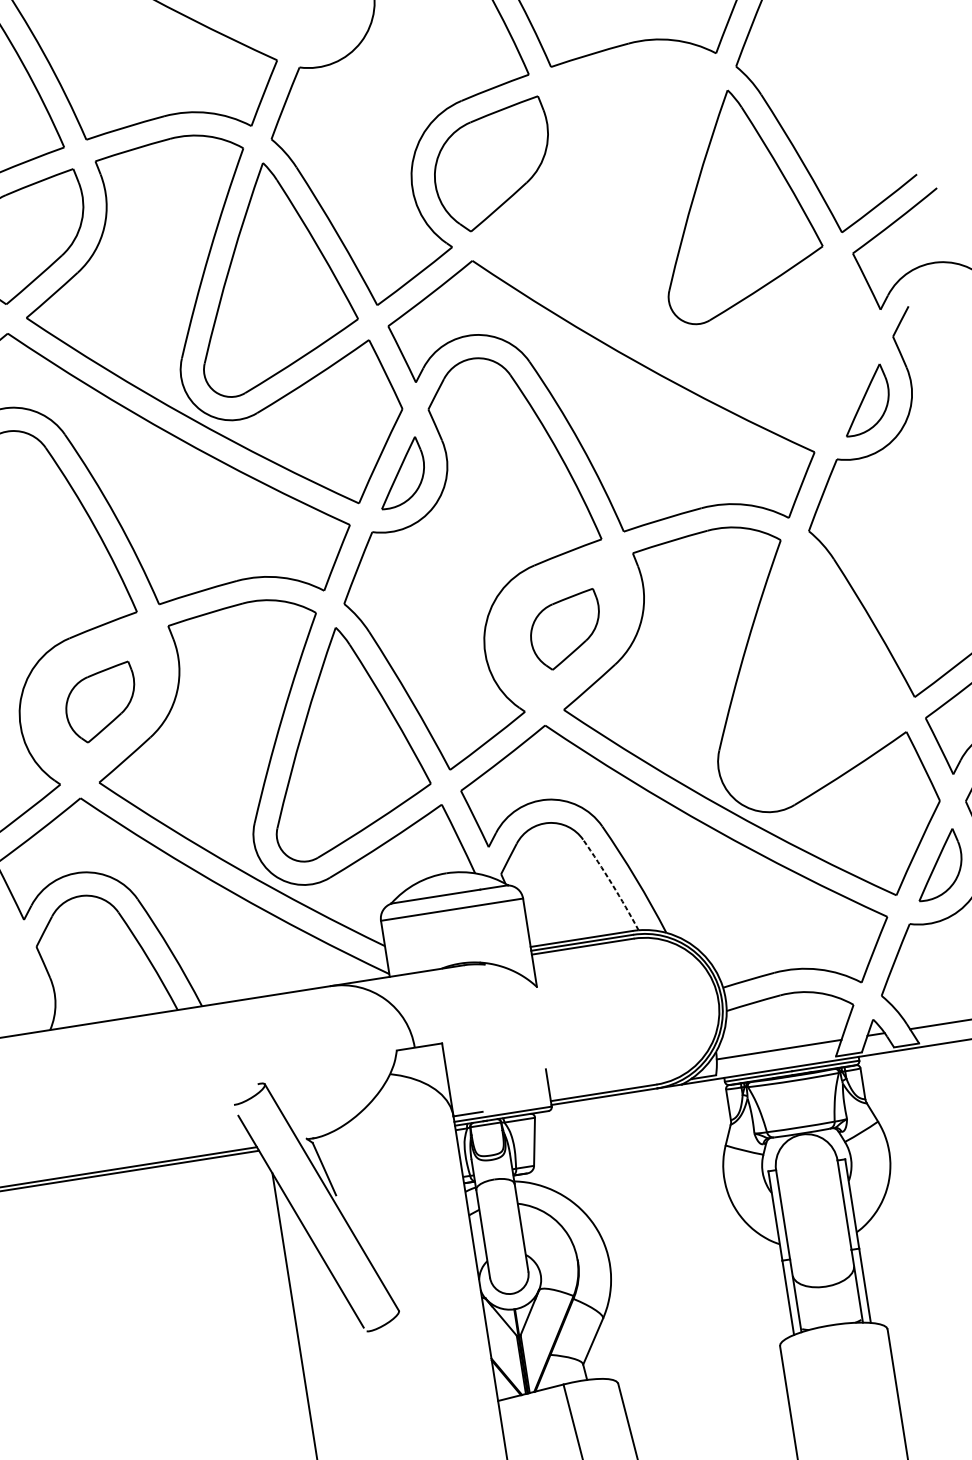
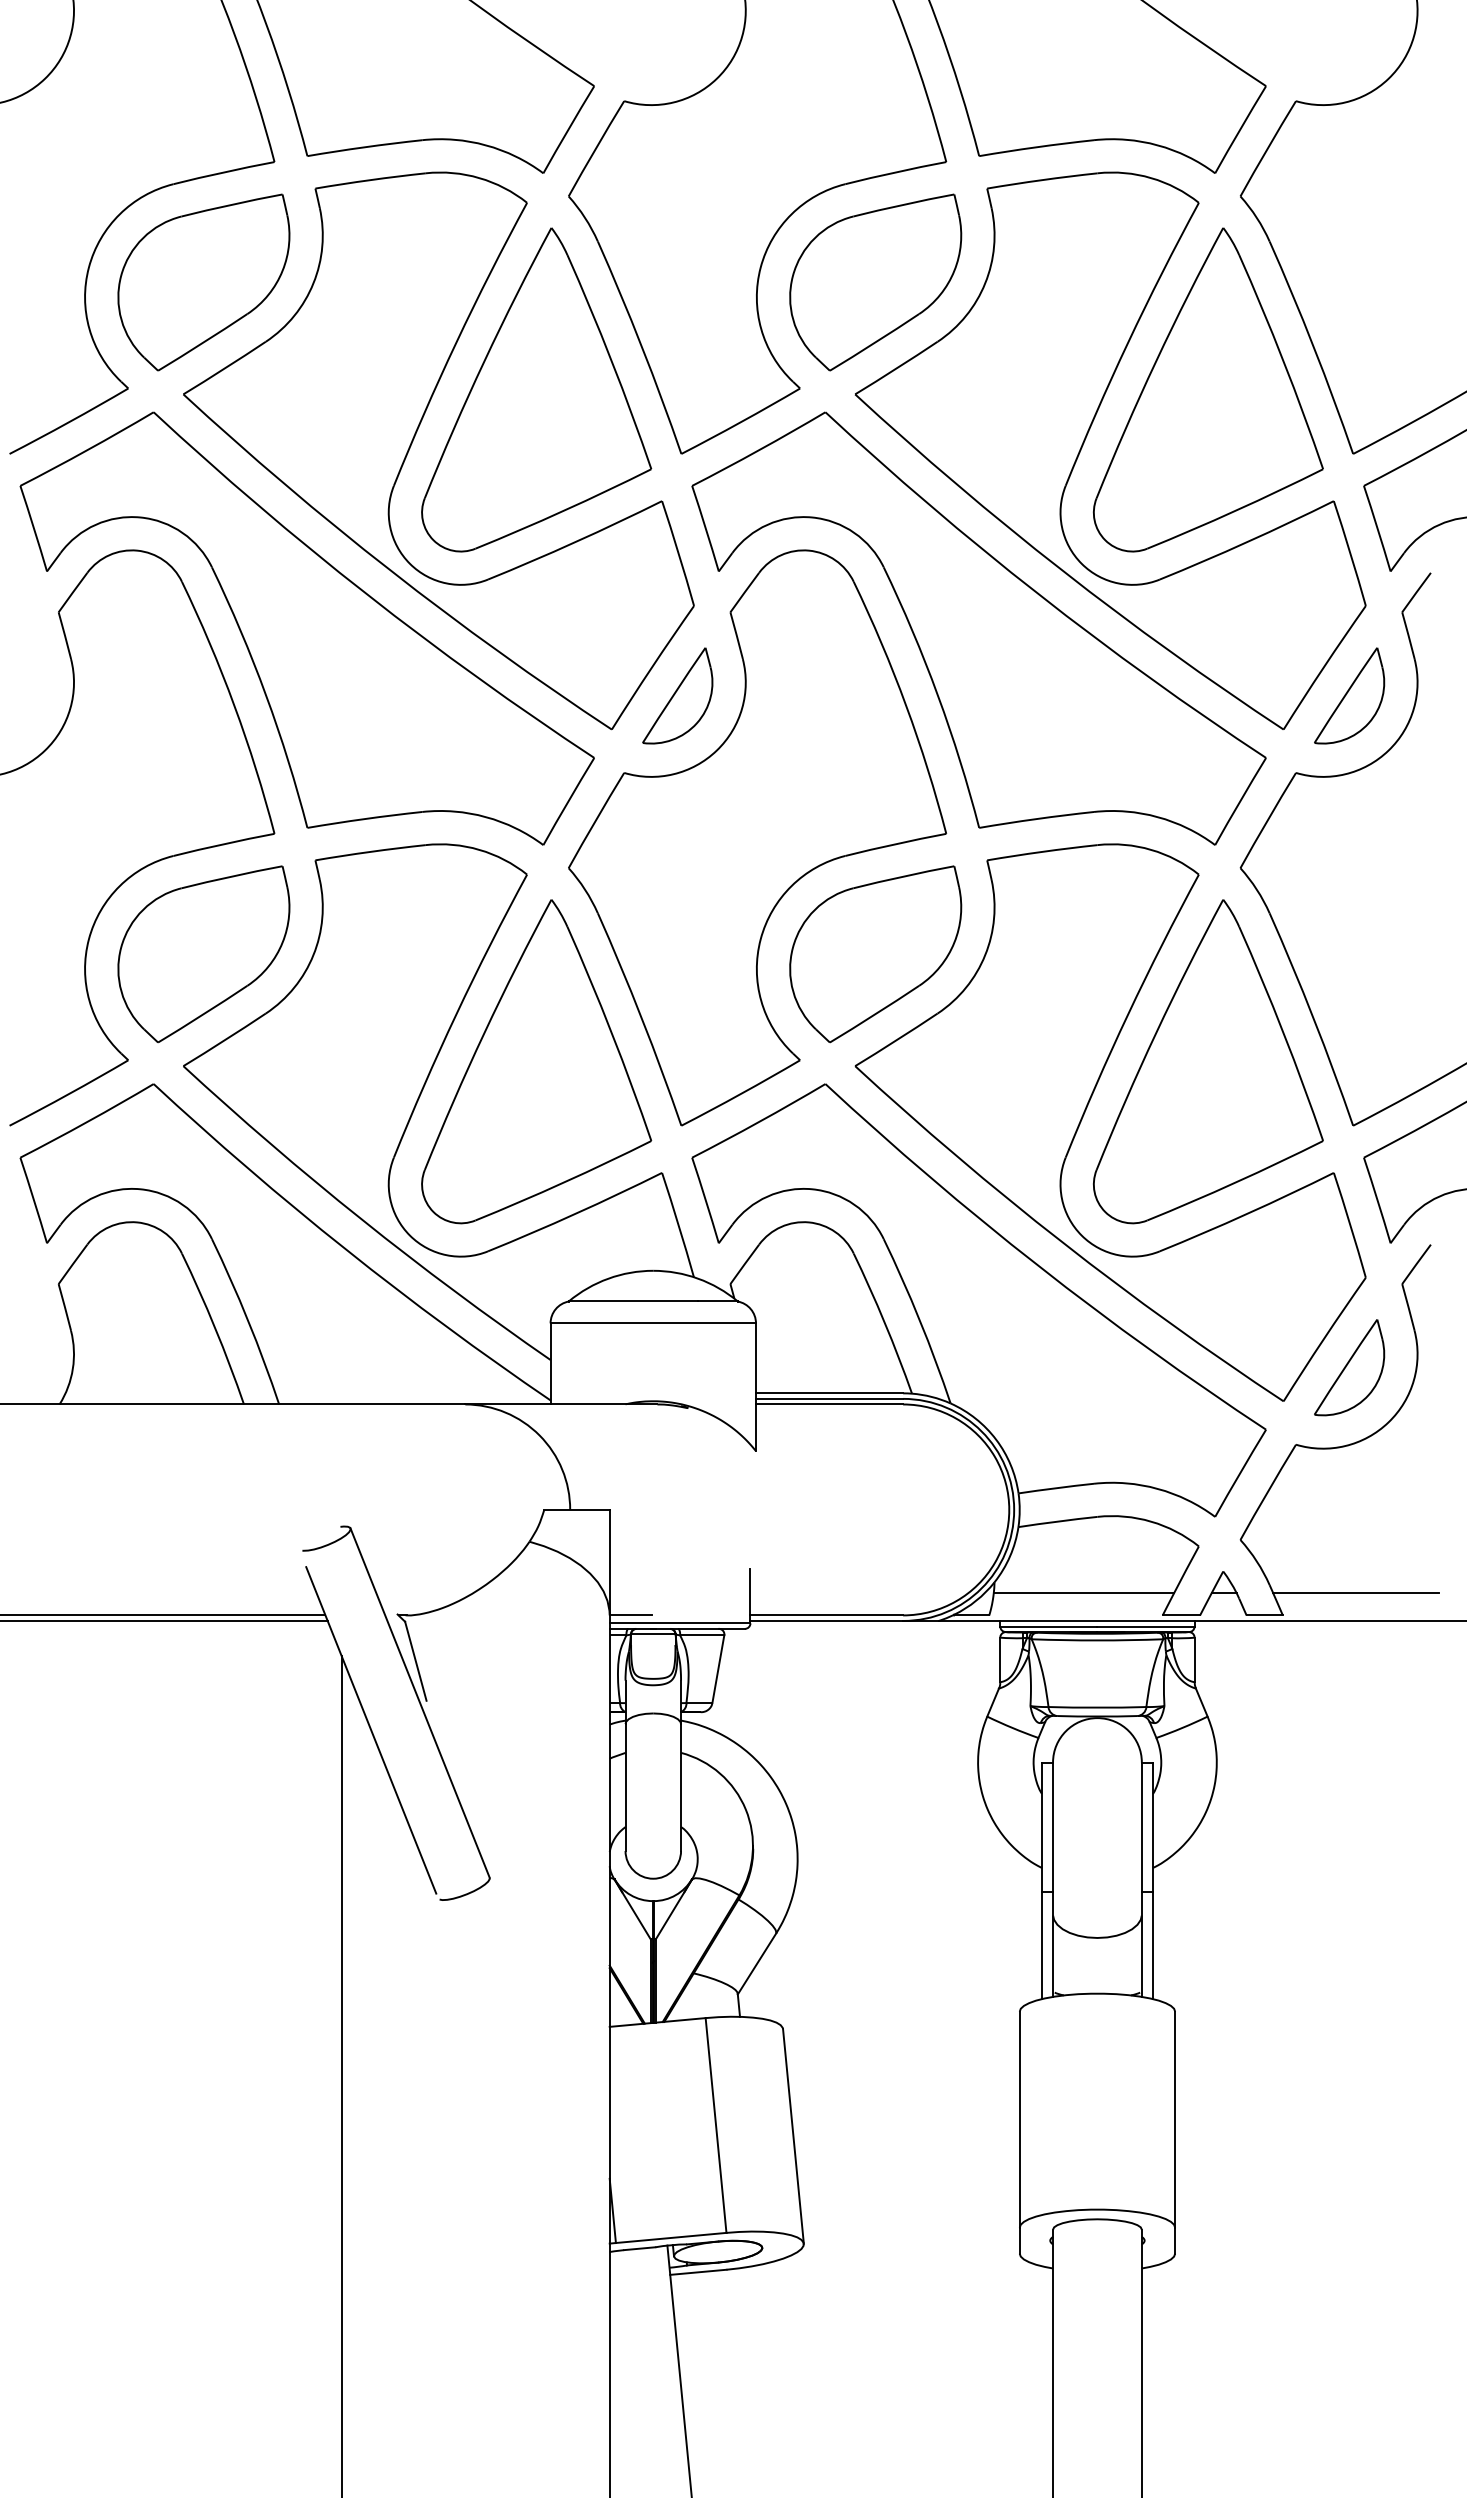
part: (655, 250) -> (1086, 438), added
part: (565, 630) -> (875, 954), size x1.67
part: (807, 668) -> (1208, 1061), added
part: (101, 703) -> (203, 954), size x1.67
arc: (611, 884) -> (884, 1322), dashed -> solid

